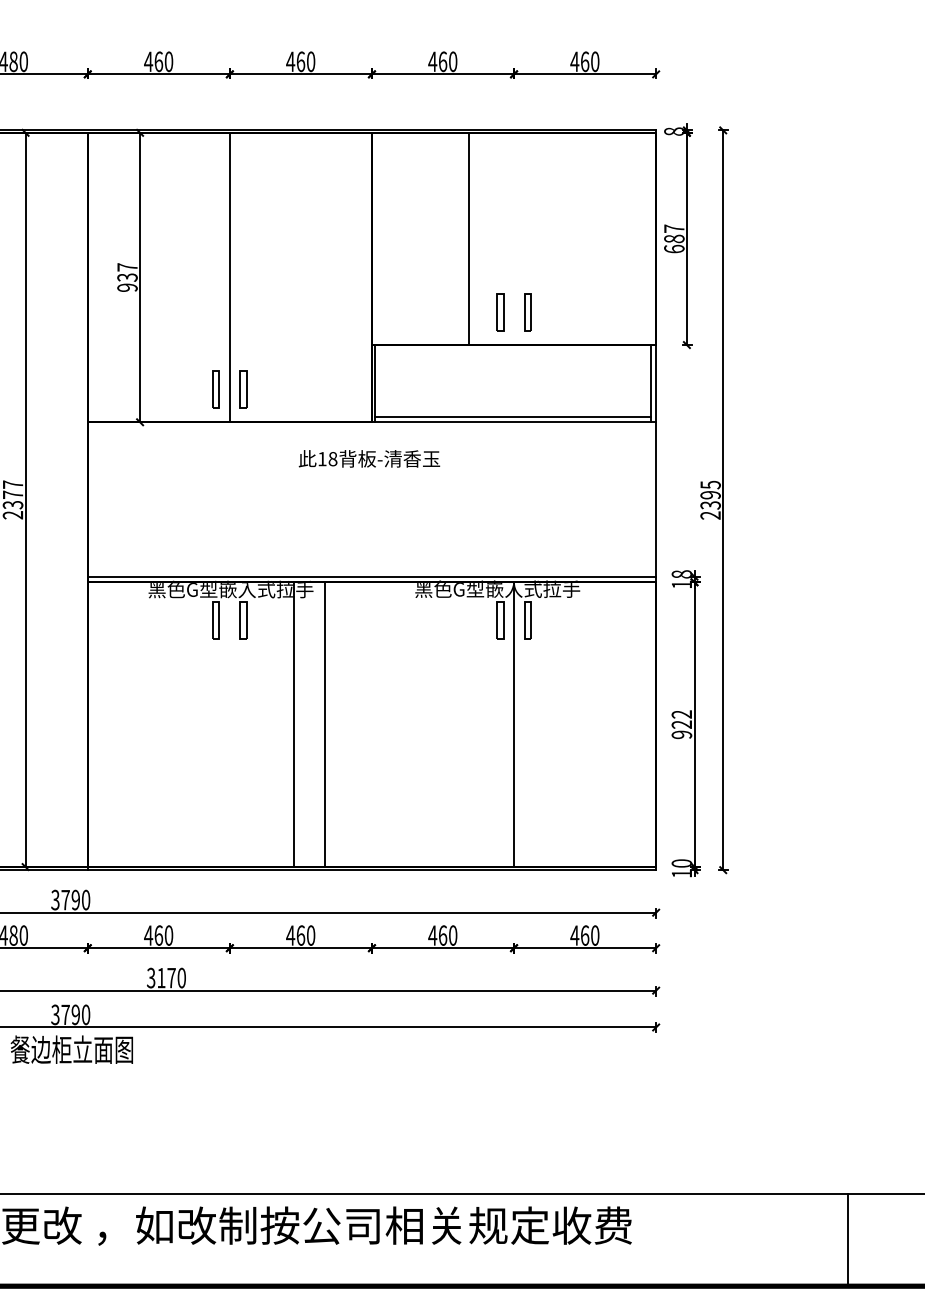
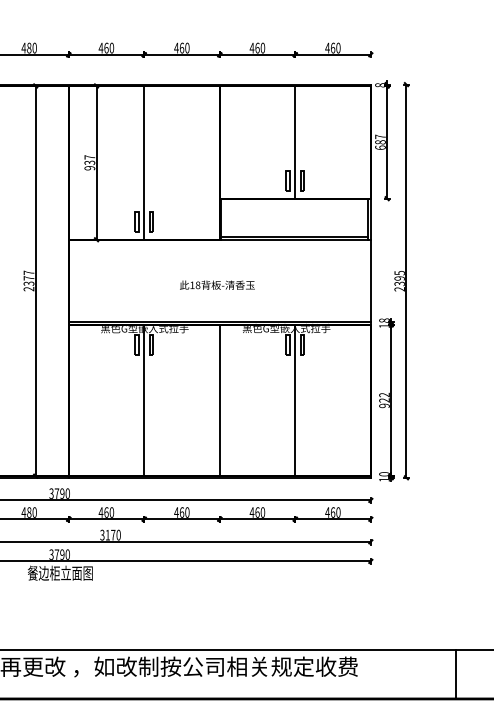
line: (469, 237) -> (295, 141), moved
text: (369, 457) -> (217, 284), moved
line: (294, 724) -> (144, 400), moved
line: (324, 724) -> (219, 400), moved
line: (847, 1238) -> (455, 673), moved

